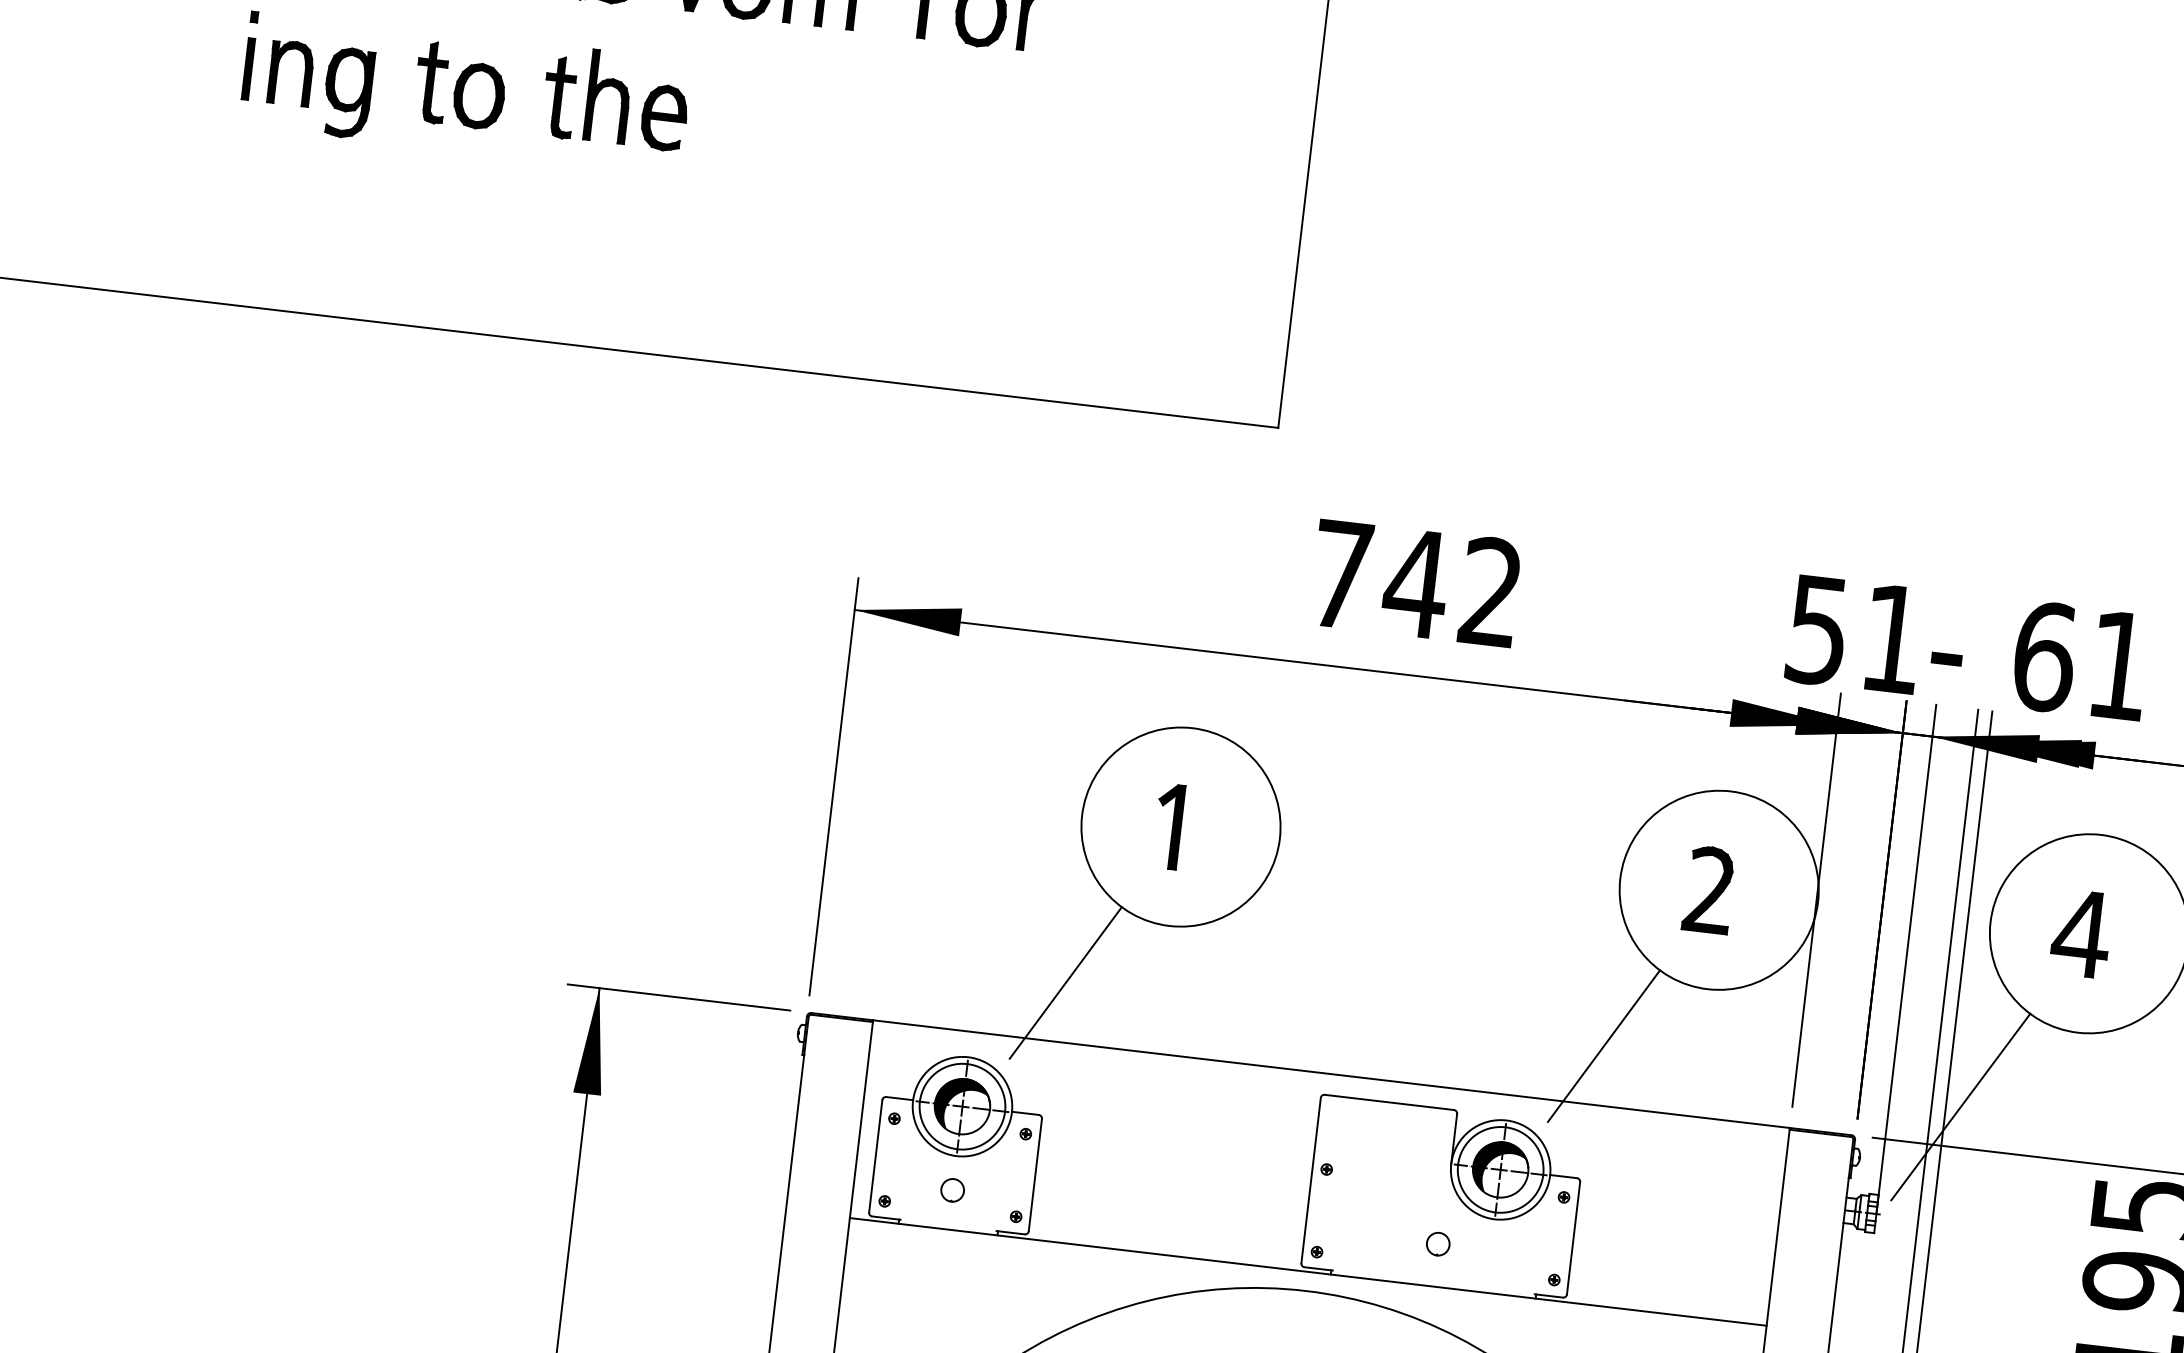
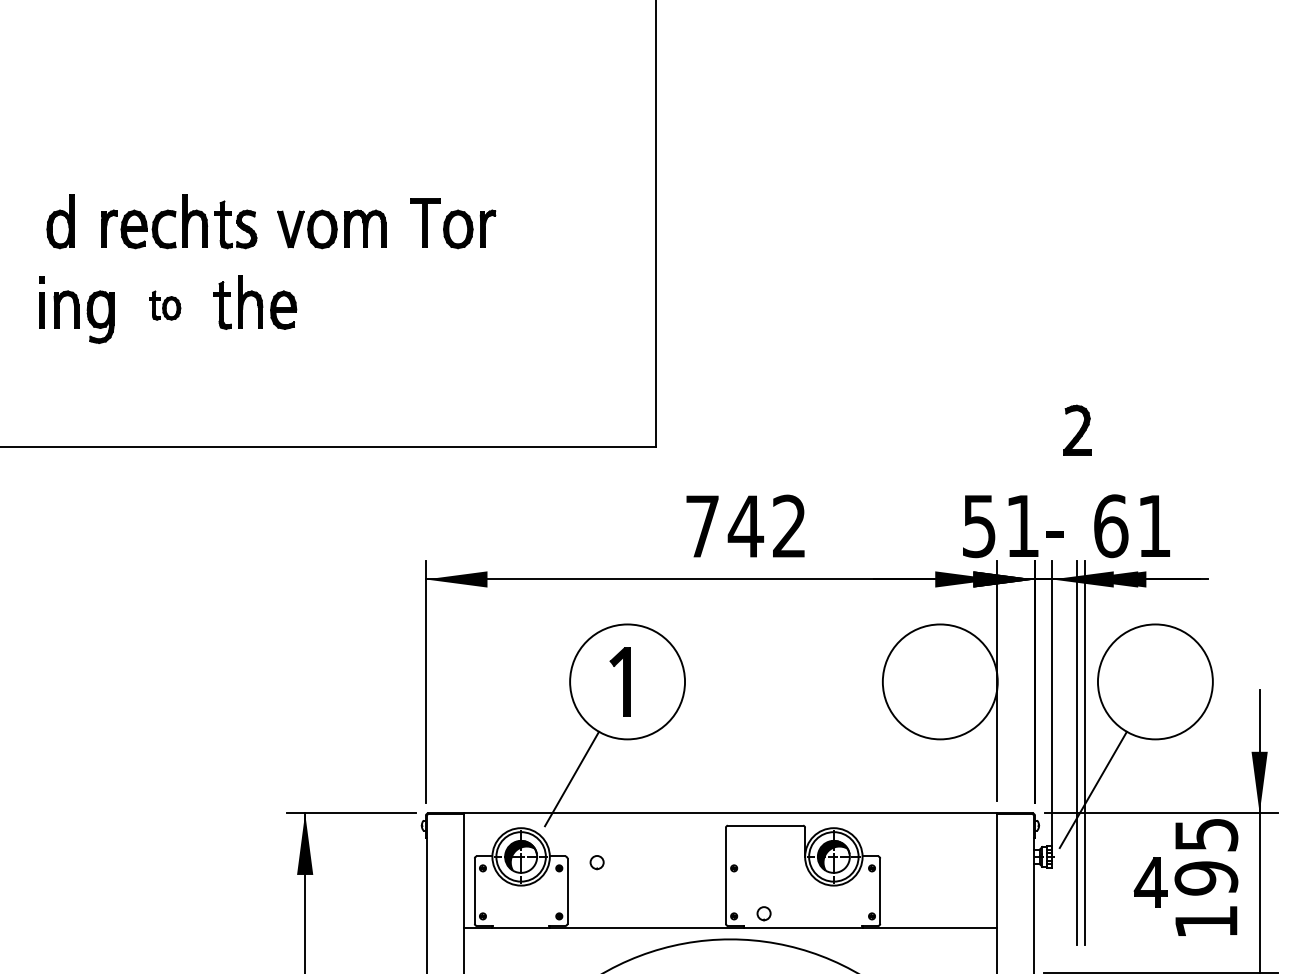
part: (460, 85) -> (164, 305), size x0.6
part: (1167, 826) -> (619, 682), size x1.4
part: (1709, 888) -> (1077, 429), moved
part: (2080, 933) -> (1150, 882), moved
line: (1603, 1045) -> (884, 778), removed
part: (951, 1190) -> (596, 862), moved
part: (1437, 1243) -> (763, 913), moved

